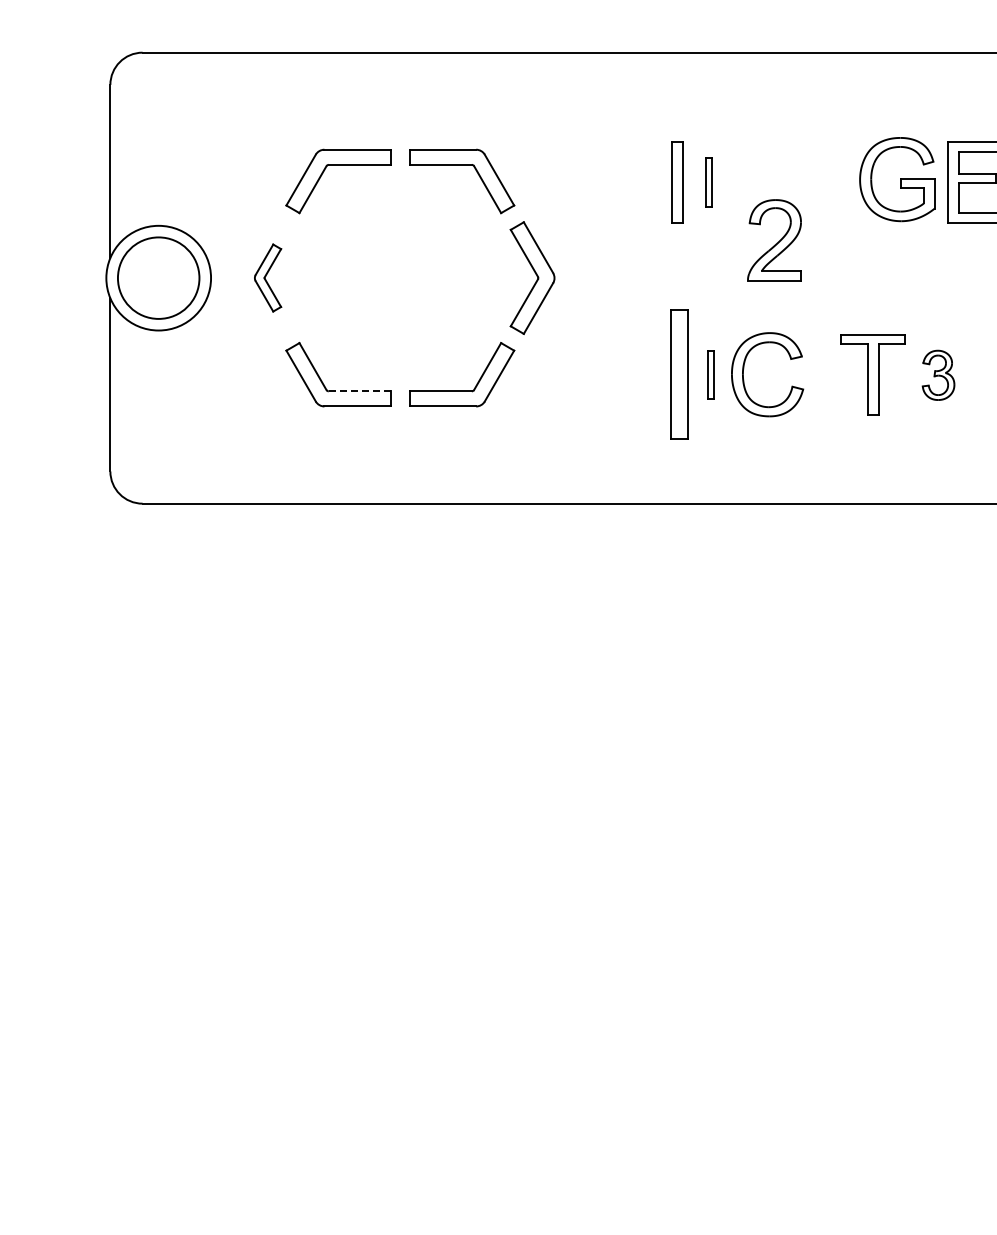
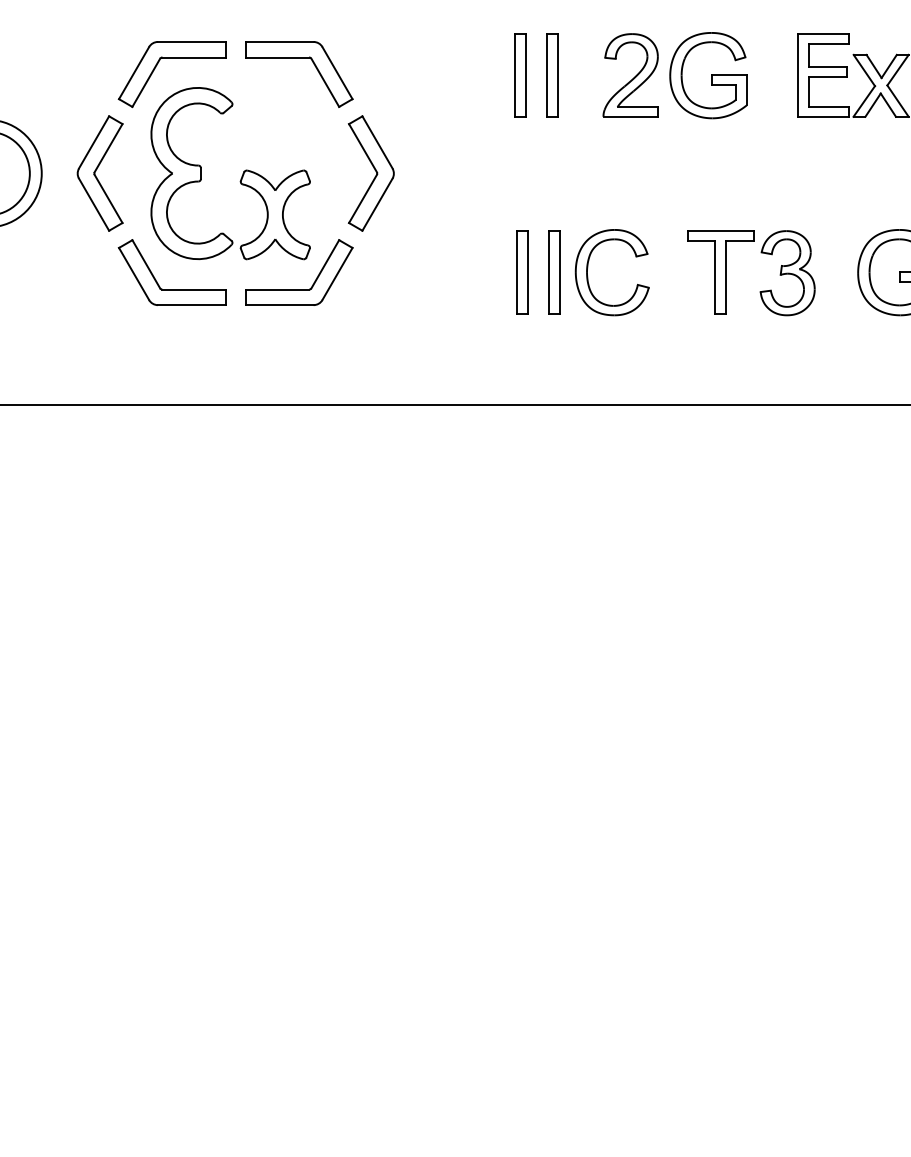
part: (897, 179) -> (708, 75), moved
part: (708, 182) -> (551, 75), size x1.67
part: (774, 240) -> (630, 75), moved
part: (267, 277) -> (99, 172), size x1.67
part: (405, 281) -> (241, 177), added
part: (679, 374) -> (522, 272), size x0.62
part: (710, 374) -> (553, 272), size x1.67
part: (938, 375) -> (787, 273), size x1.67
line: (359, 391) -> (193, 289), dashed -> solid

